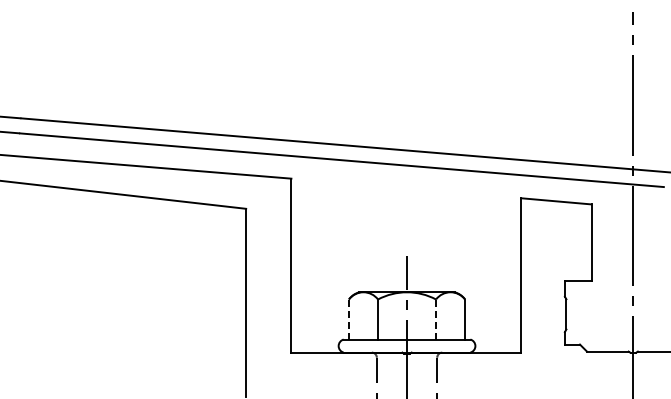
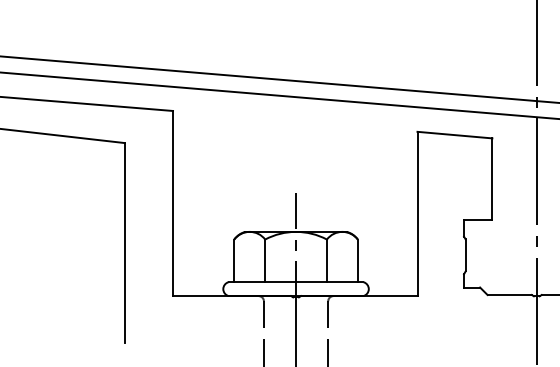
line: (348, 320) -> (233, 261), dashed -> solid
line: (436, 320) -> (327, 261), dashed -> solid

